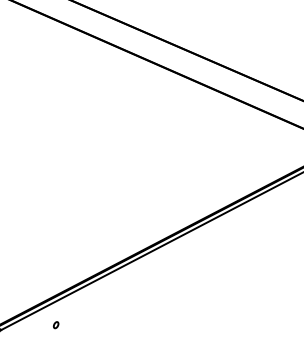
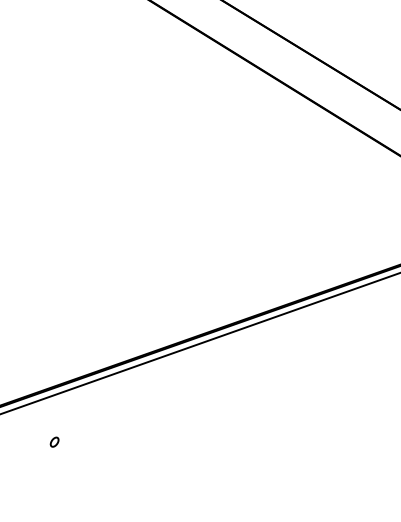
part: (56, 325) -> (55, 442), moved

